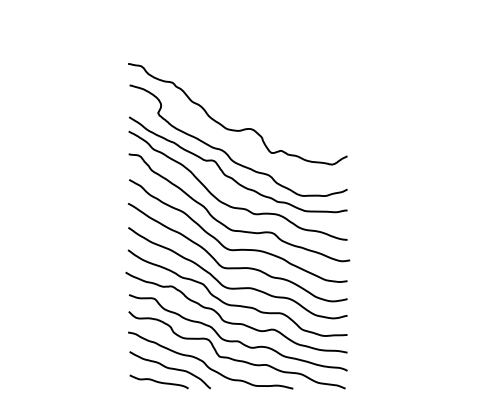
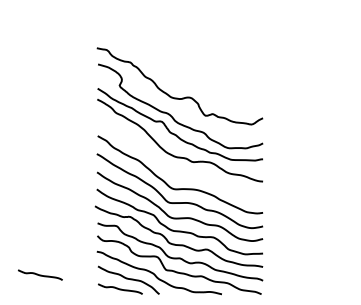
curve: (235, 229) -> (178, 173), removed
curve: (53, 362) -> (40, 274), added

